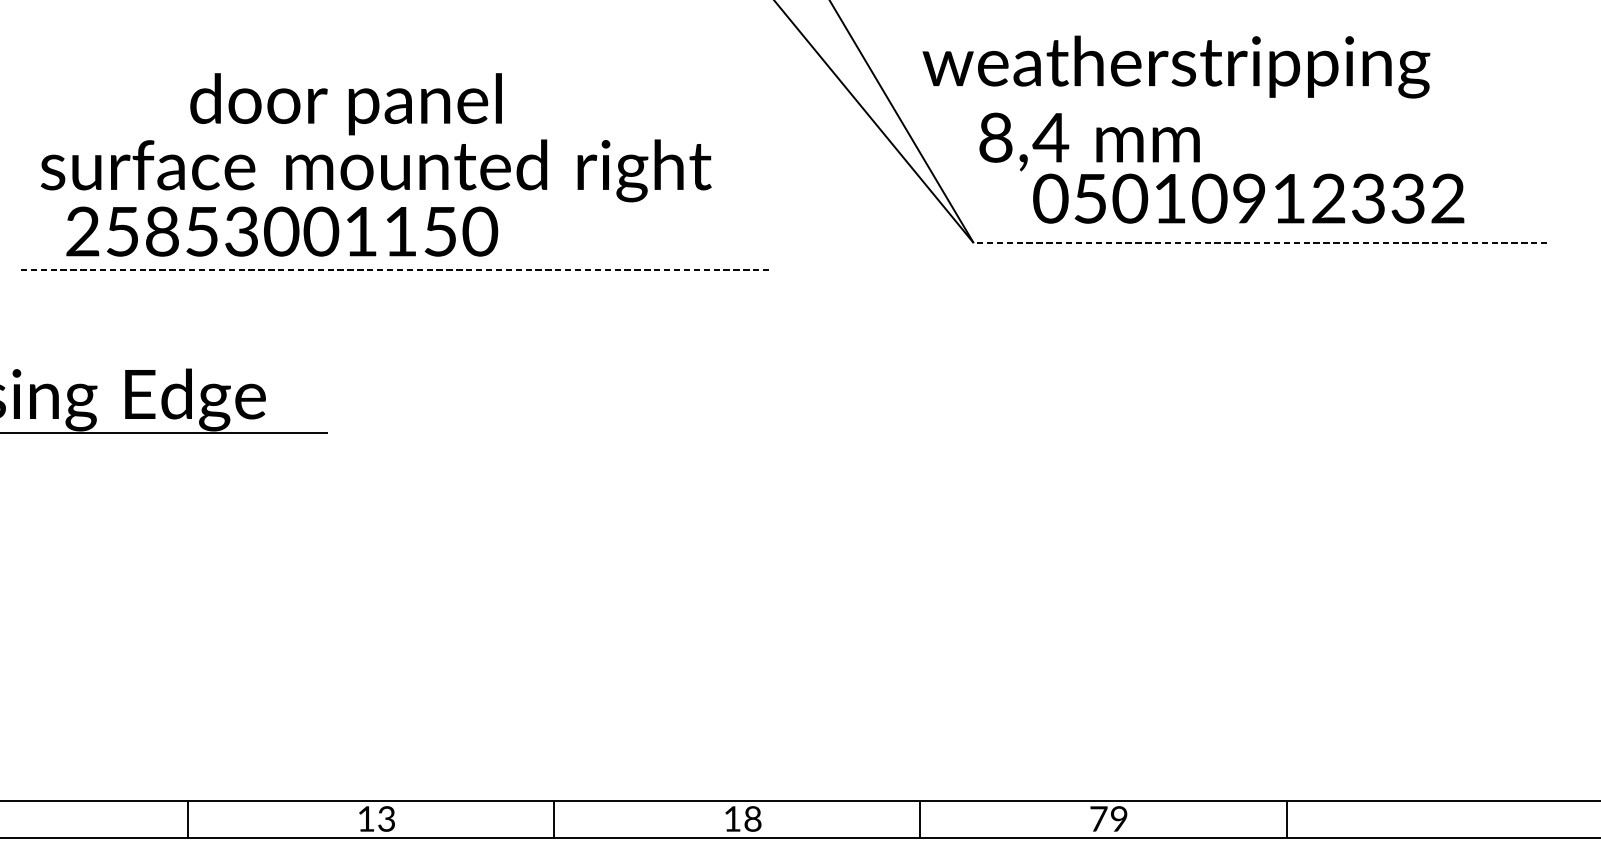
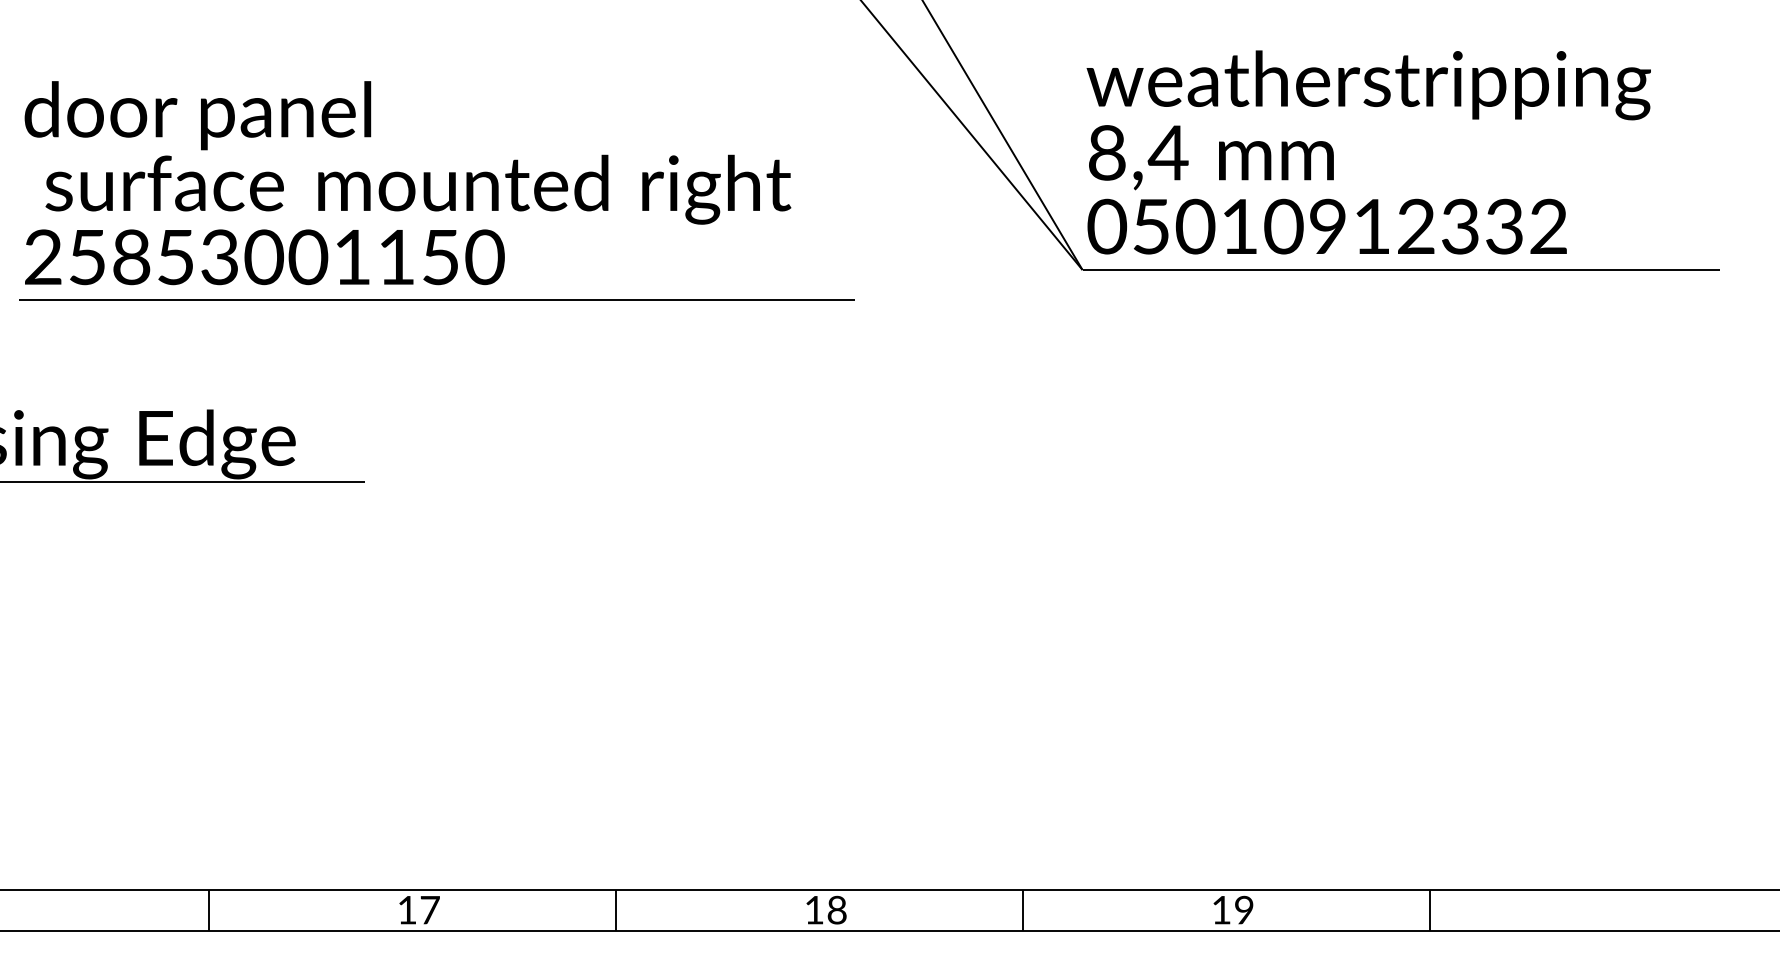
text: (1176, 67) -> (1368, 85), moved
text: (345, 104) -> (197, 115), moved
text: (1248, 198) -> (1326, 226), moved
text: (281, 231) -> (264, 257), moved
line: (1260, 243) -> (1401, 270), dashed -> solid
line: (392, 270) -> (436, 300), dashed -> solid
text: (386, 818) -> (429, 909), 13 -> 17
text: (1098, 819) -> (1221, 910), 79 -> 19

